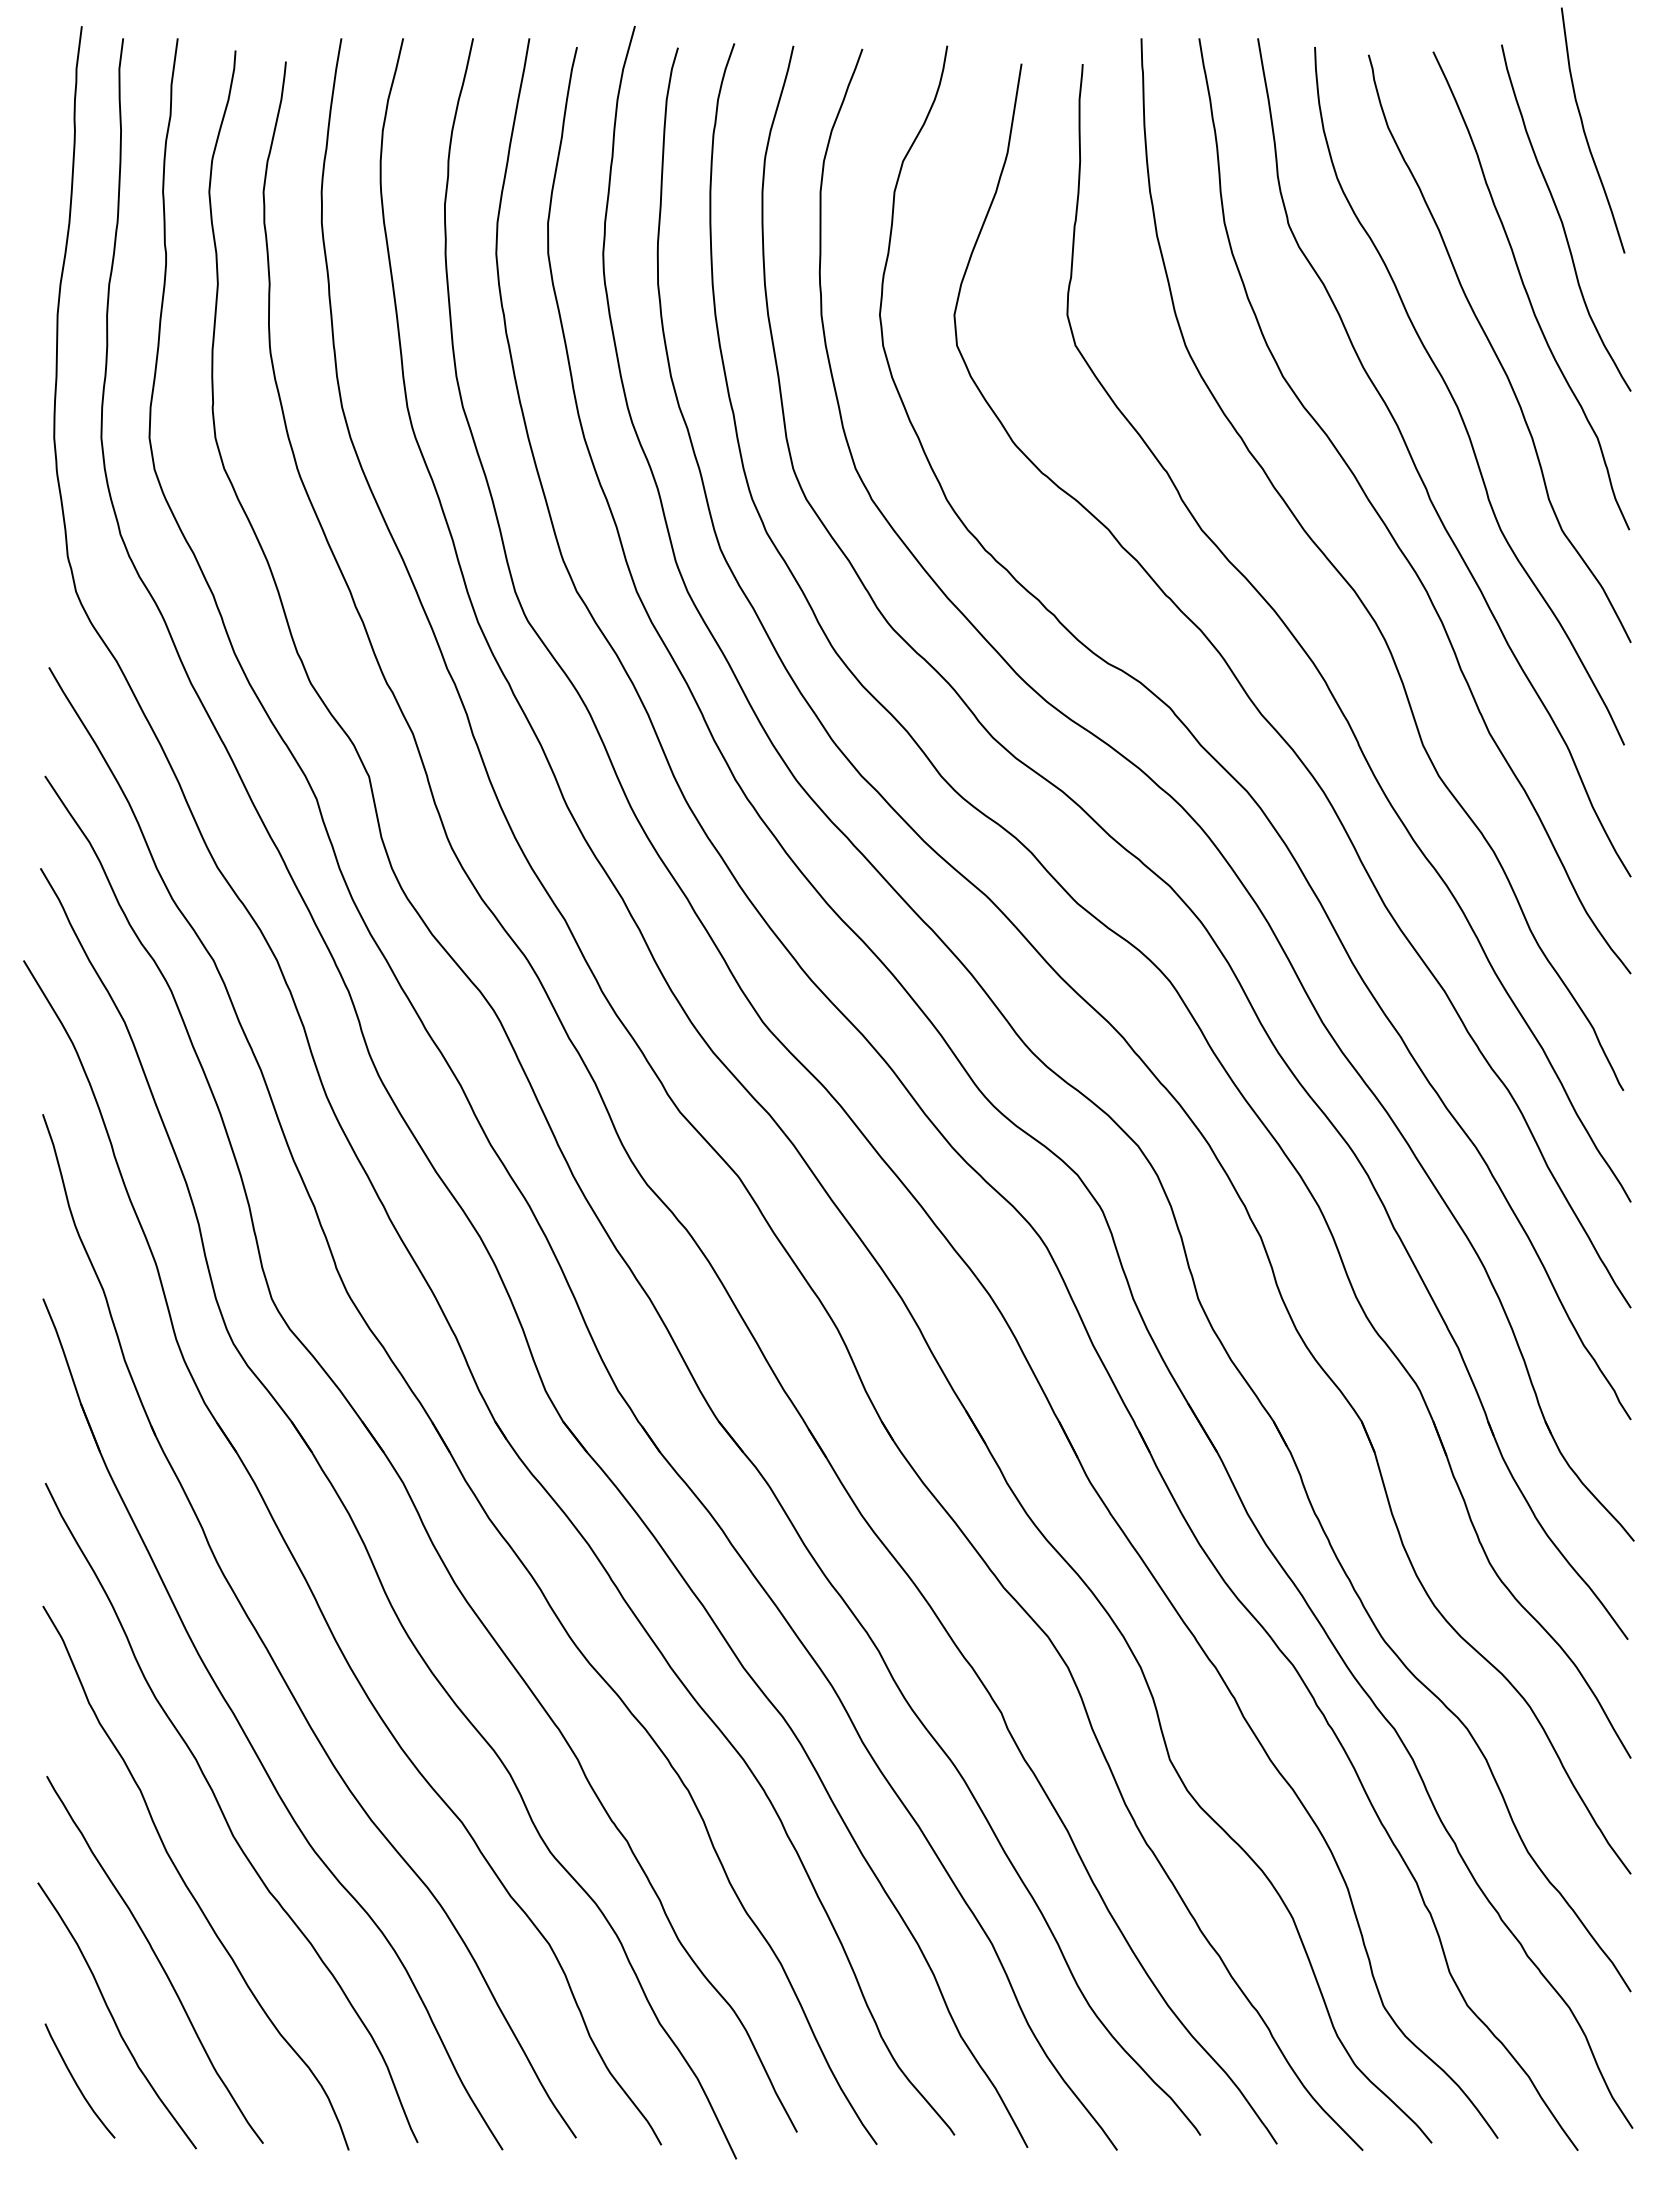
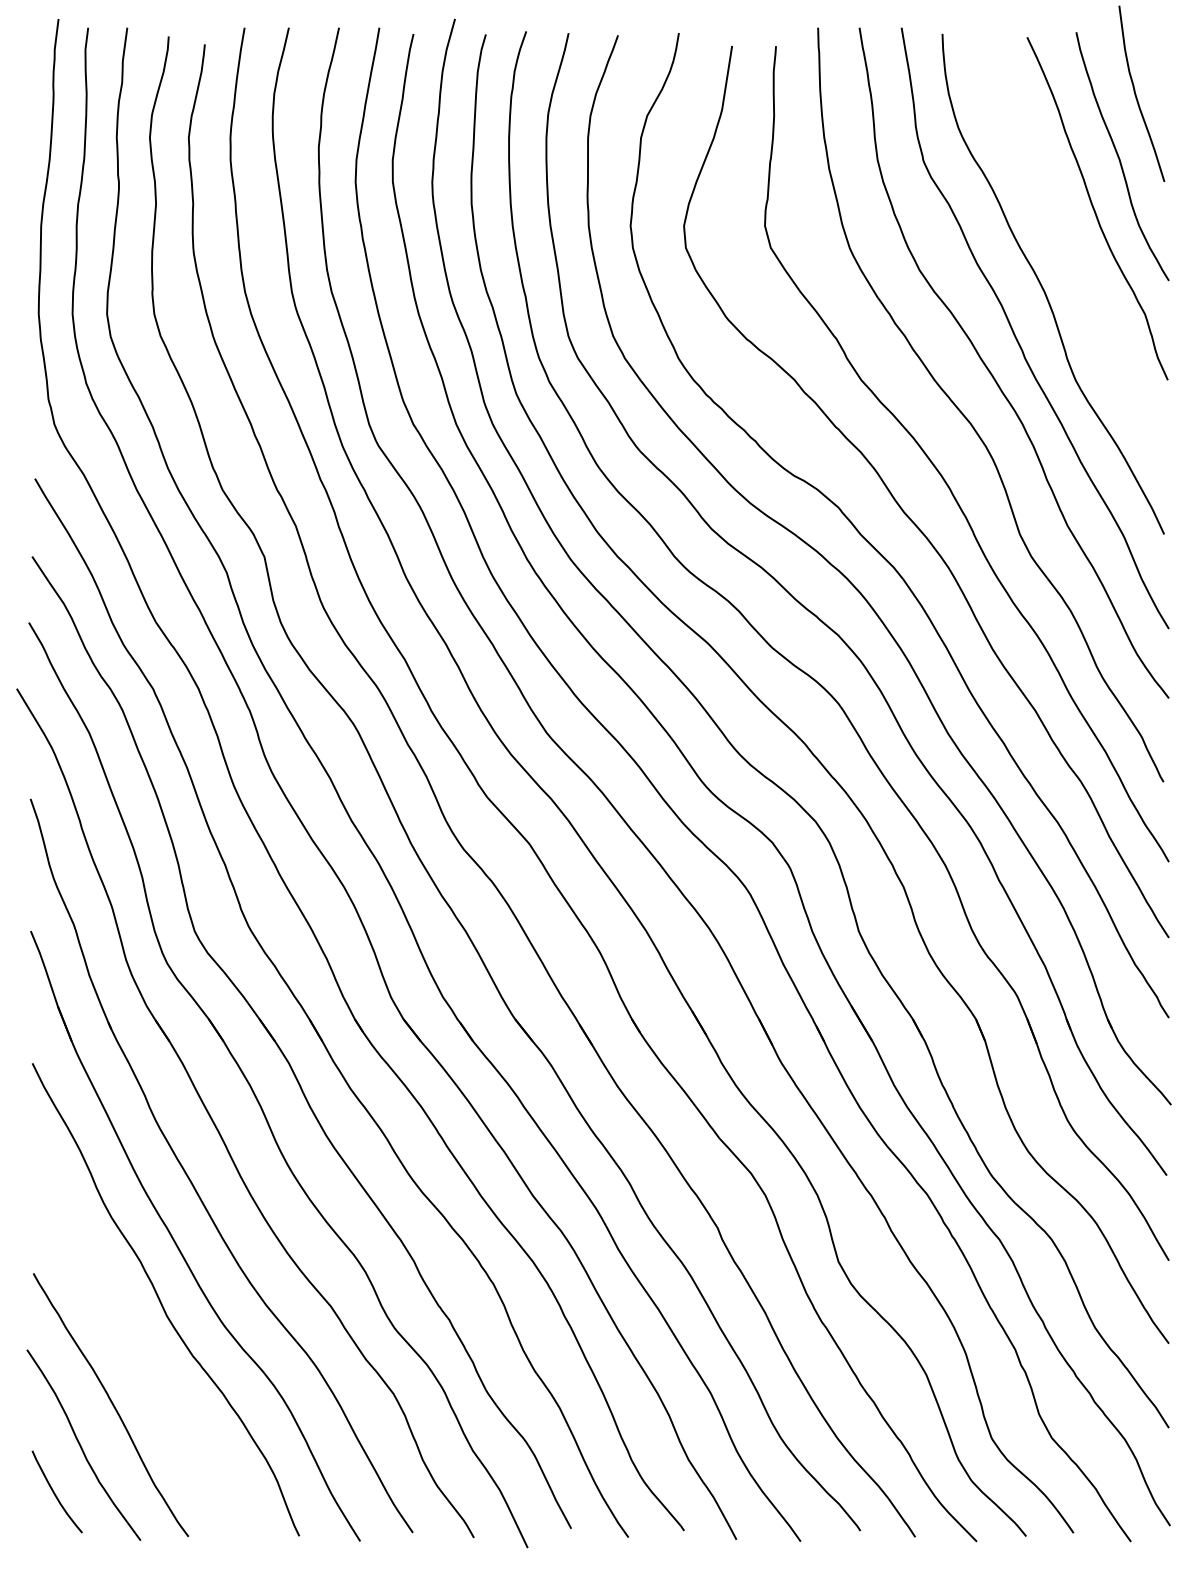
curve: (1495, 351) -> (1071, 252), removed
curve: (185, 1882) -> (132, 1349), removed

